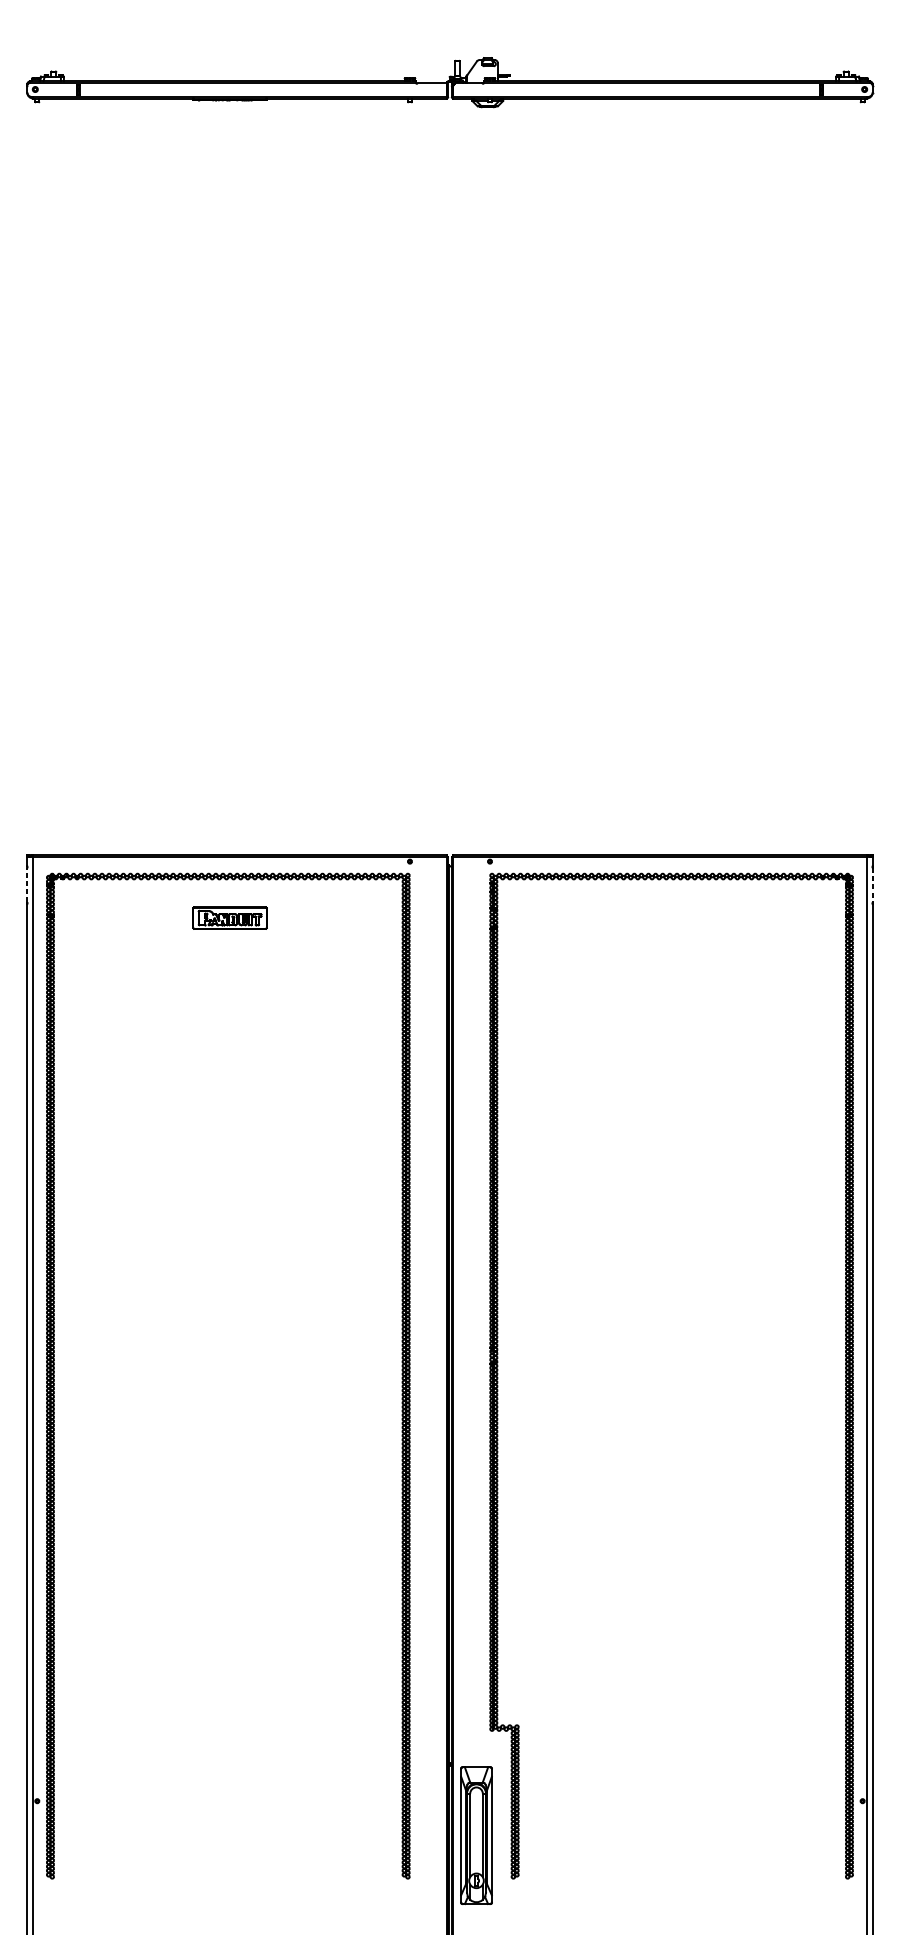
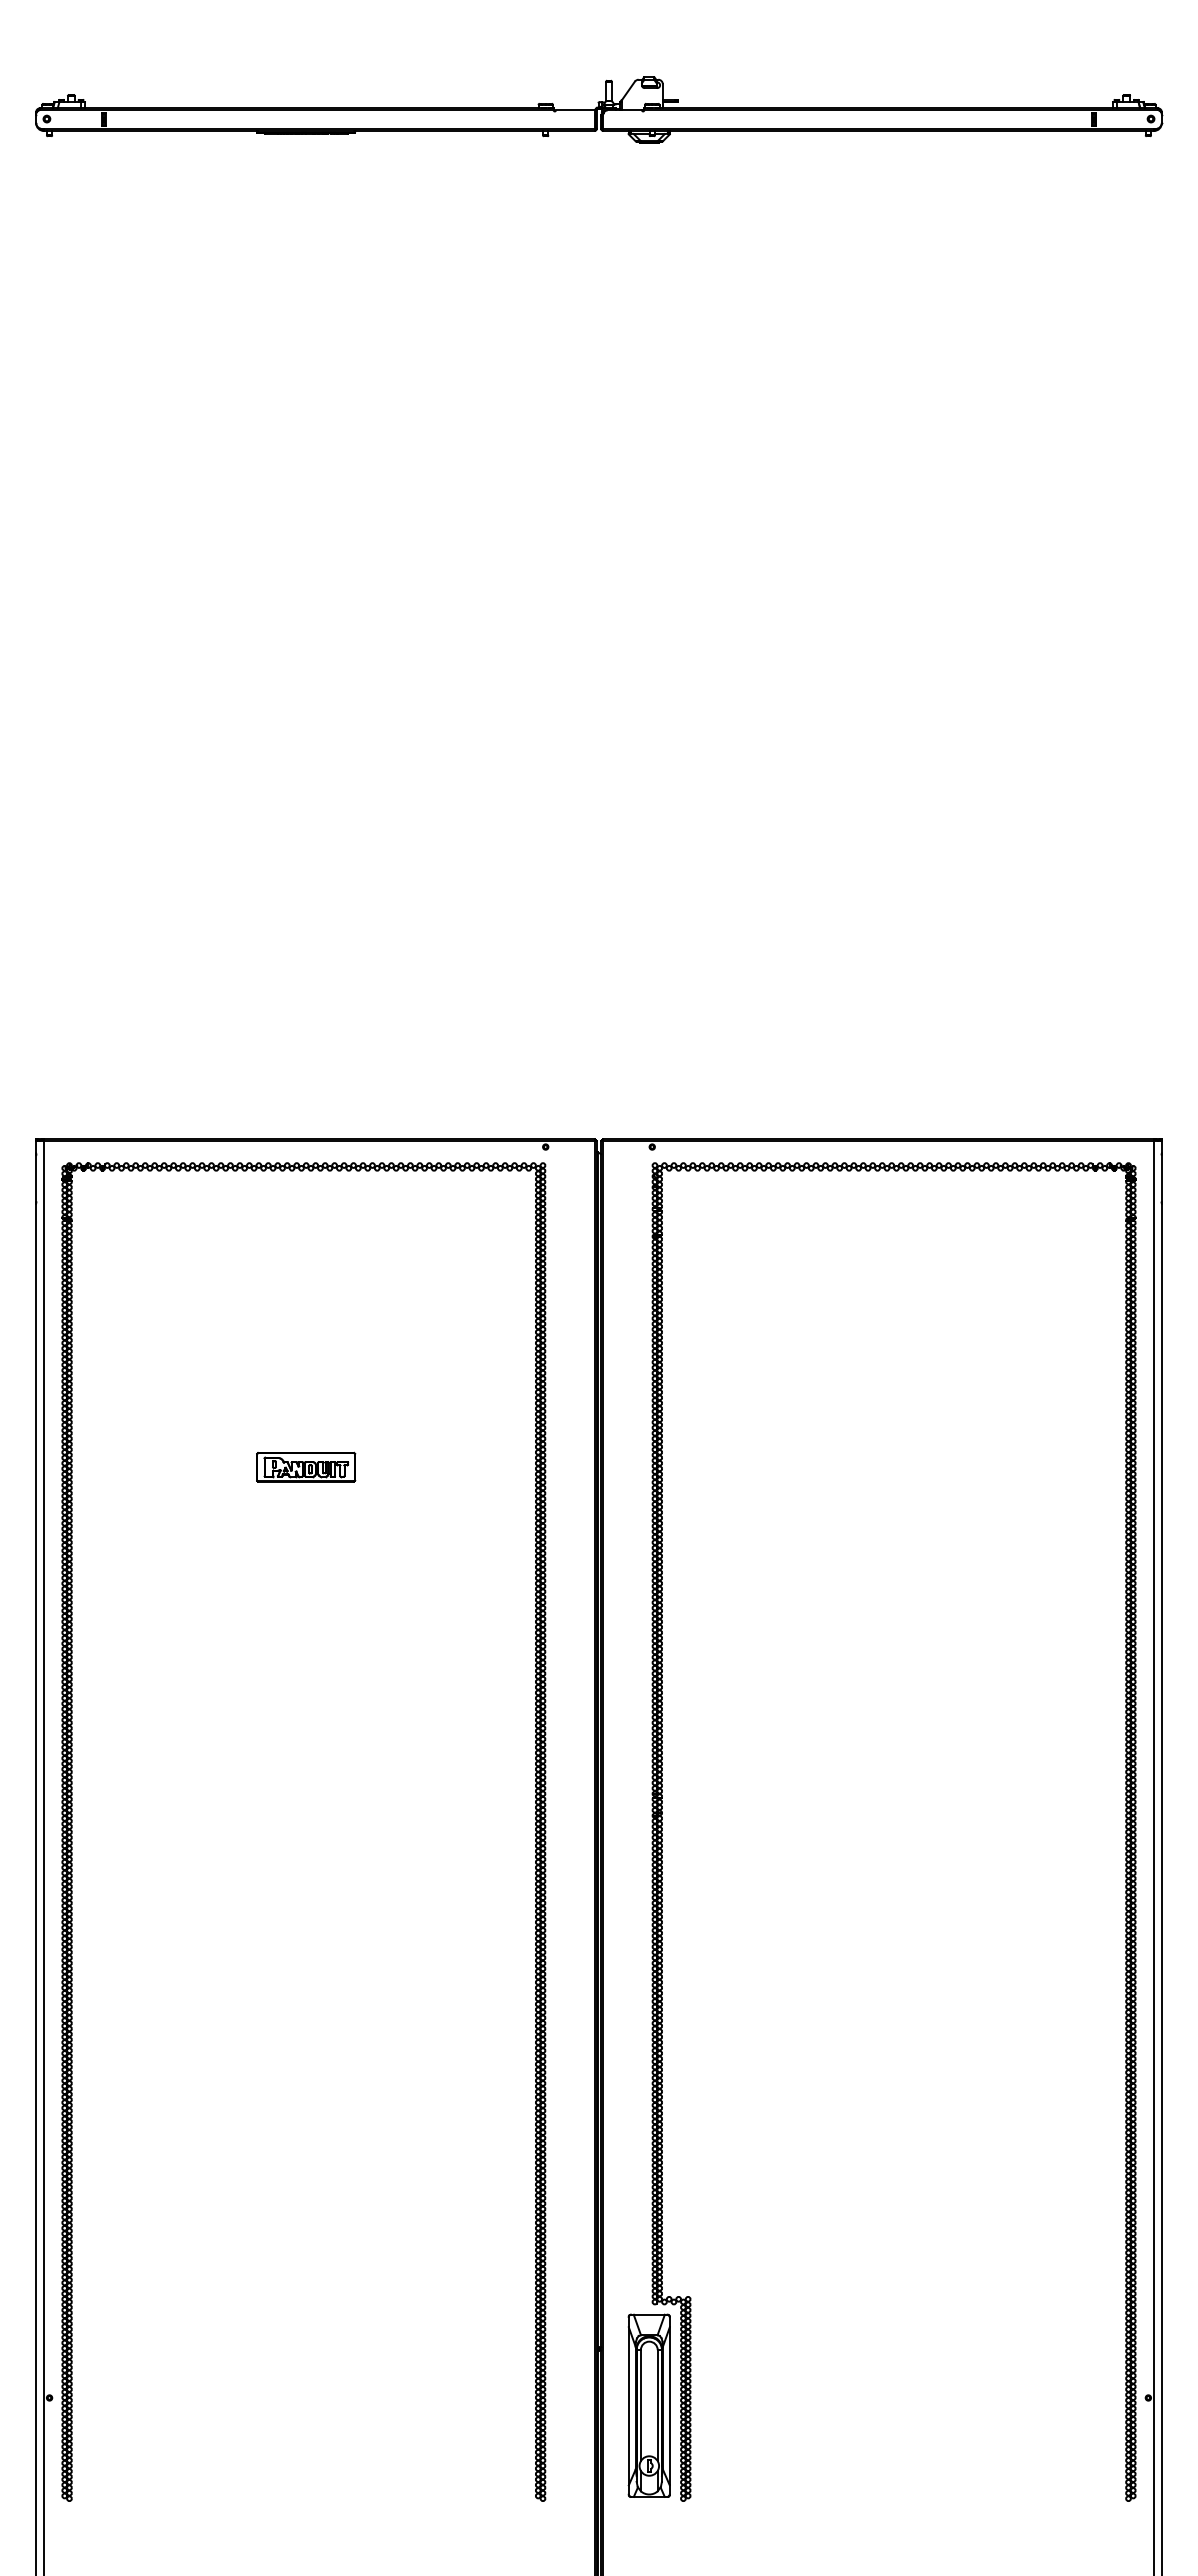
line: (27, 884) -> (36, 1177), dashed -> solid
line: (872, 885) -> (1161, 1178), dashed -> solid
part: (230, 917) -> (306, 1466), moved
part: (475, 1835) -> (648, 2405), moved

